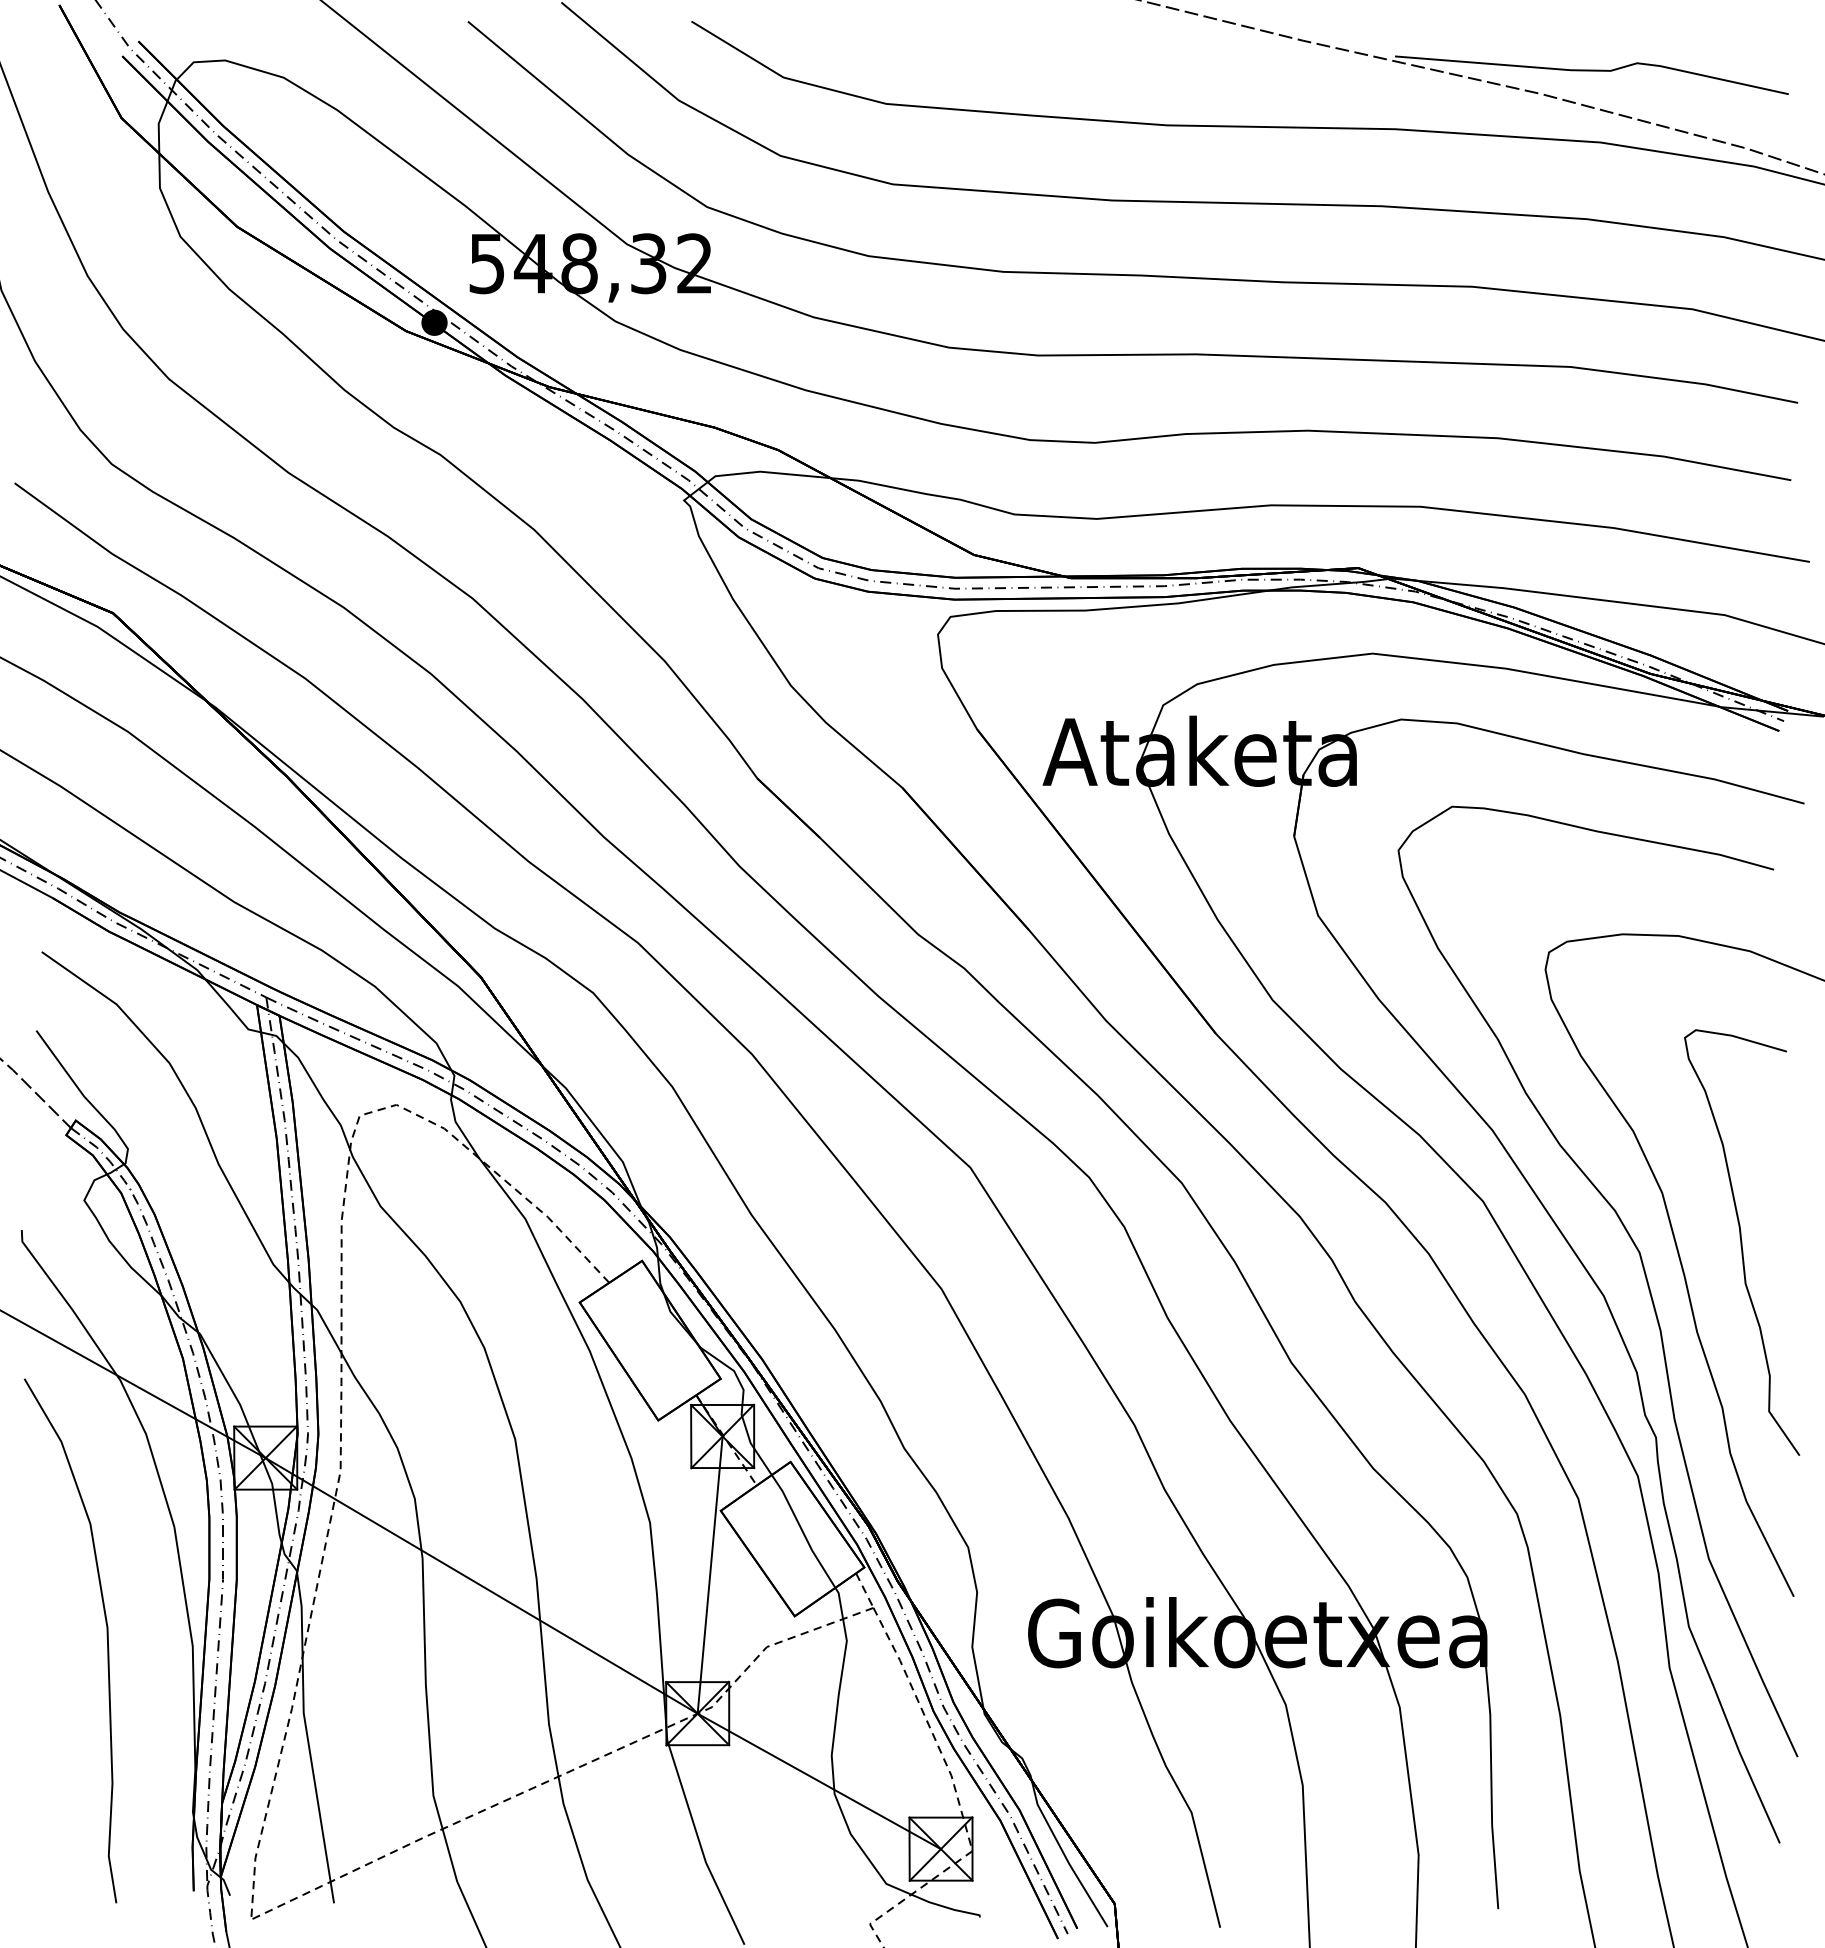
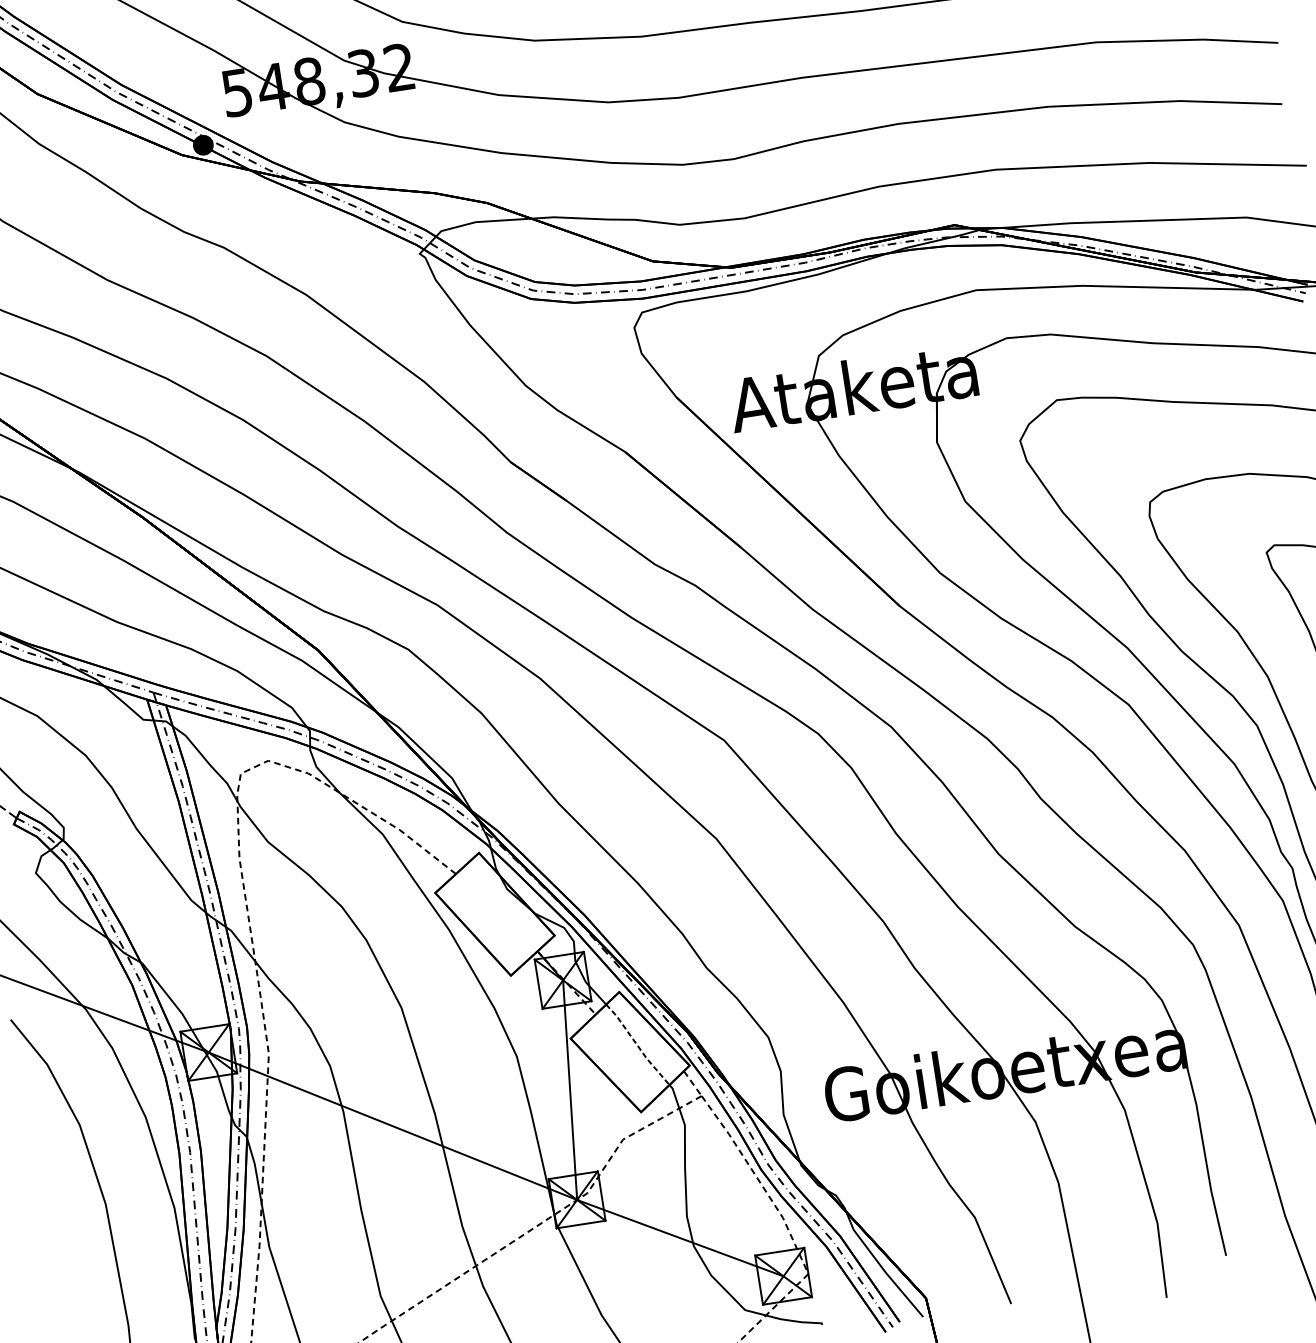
line: (802, 1532) -> (637, 1045), solid -> dashed

